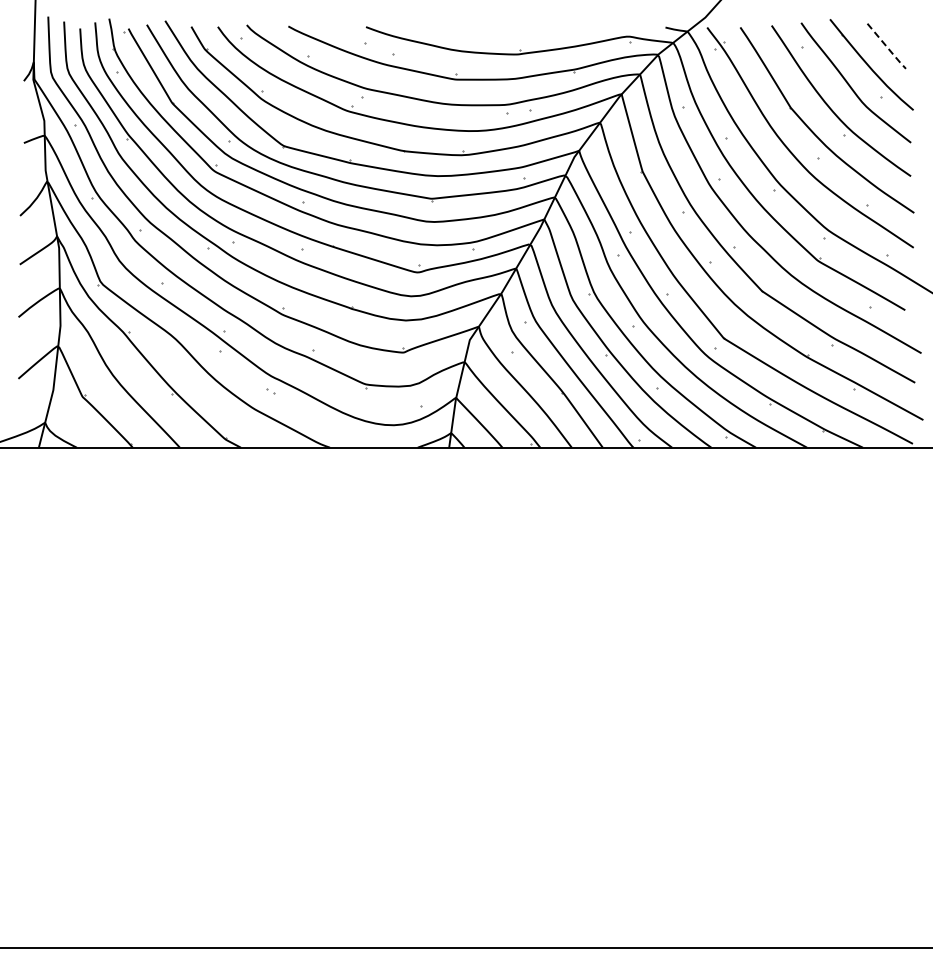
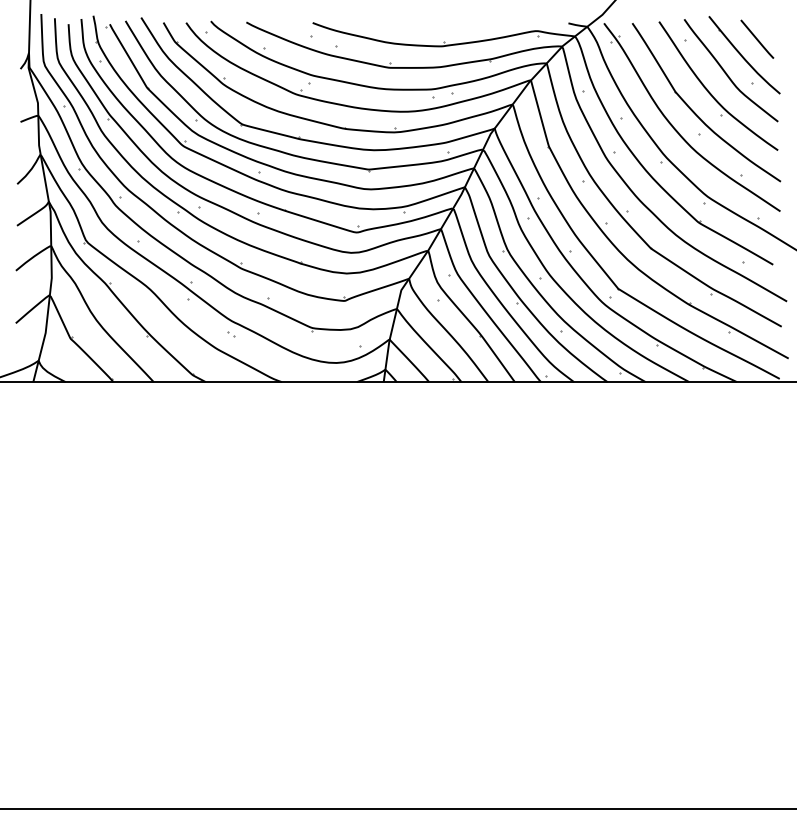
line: (887, 47) -> (758, 40), dashed -> solid

